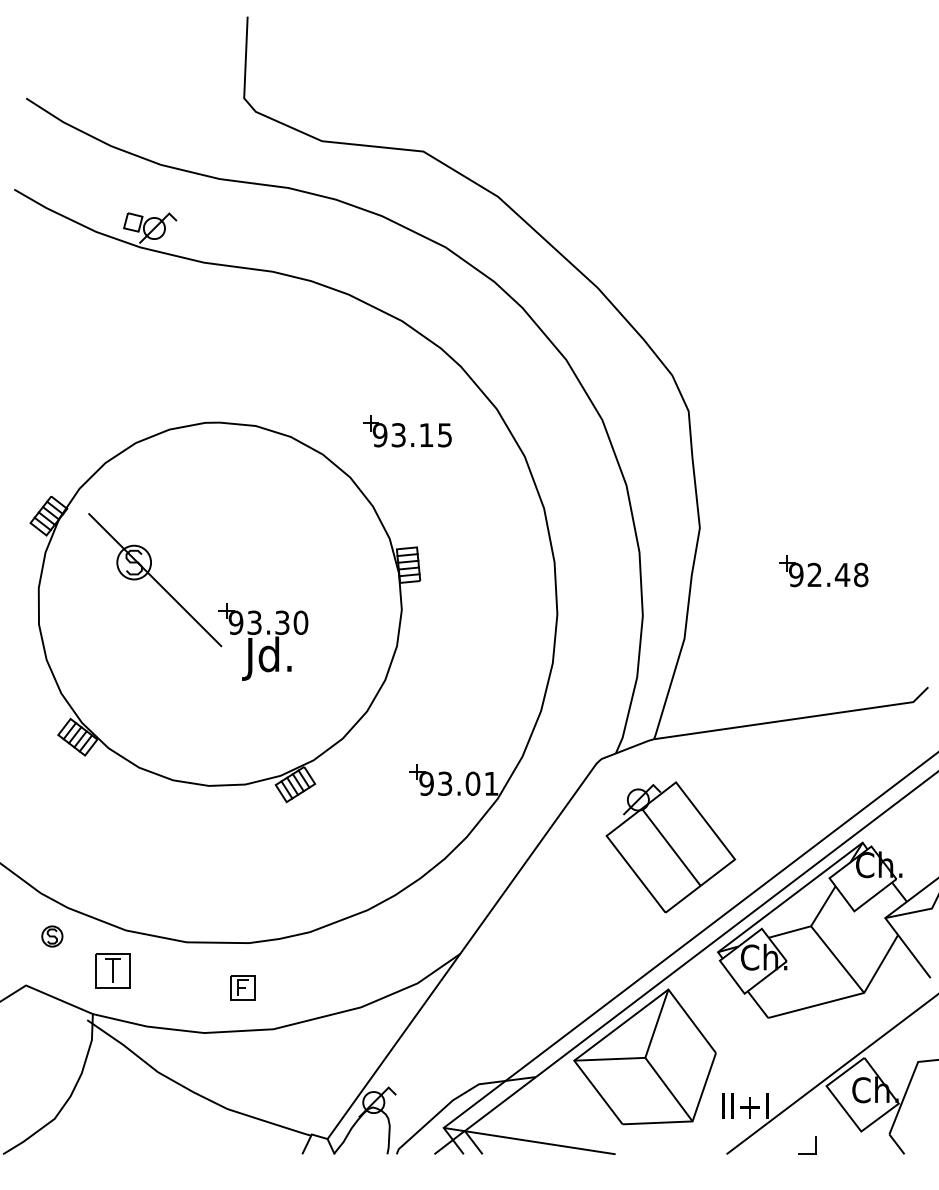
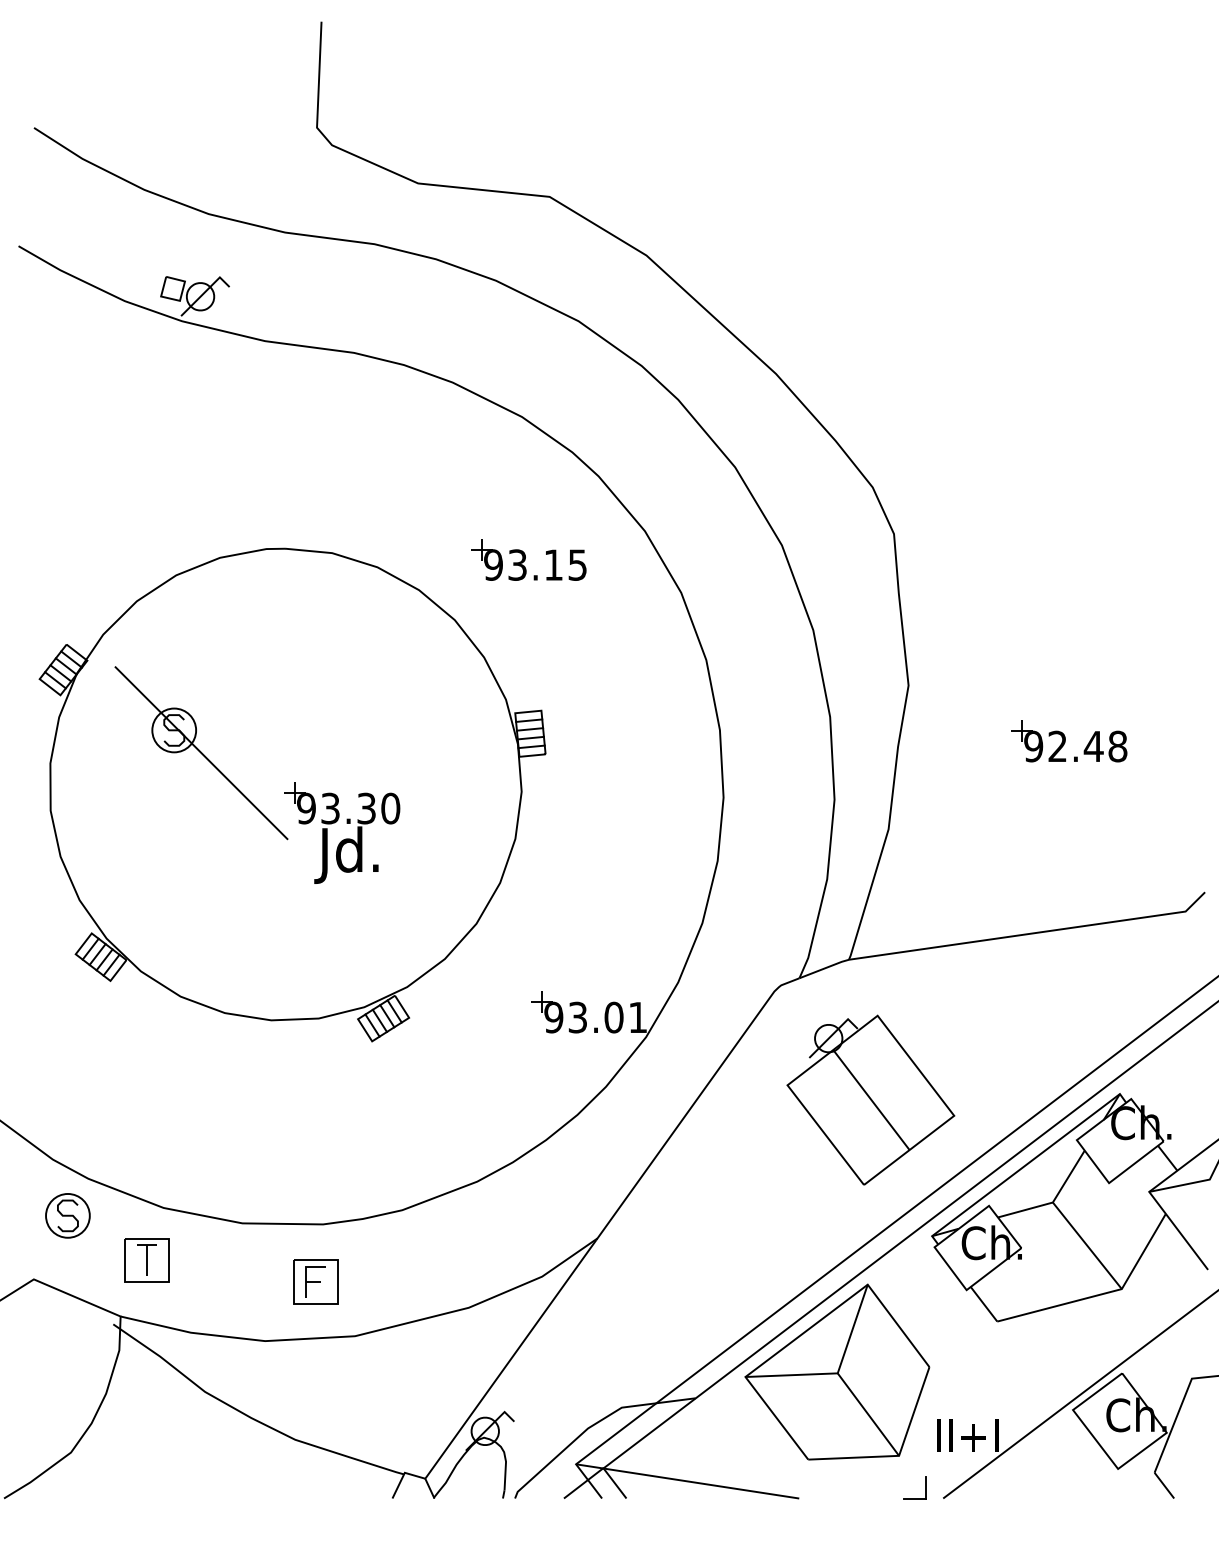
part: (52, 936) -> (68, 1215), size x1.67
part: (242, 987) -> (314, 1282), size x1.43
part: (815, 1145) -> (926, 1487), moved

